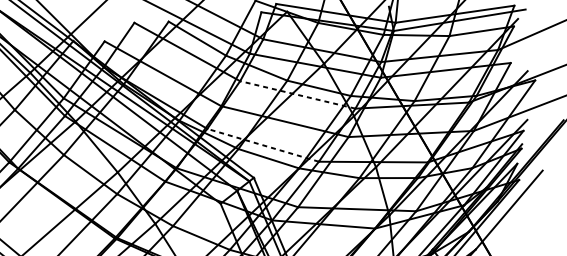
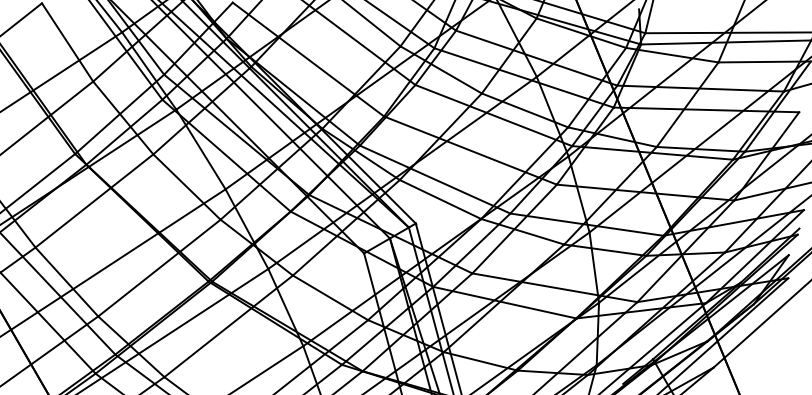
line: (297, 94) -> (493, 115), dashed -> solid
line: (263, 145) -> (435, 179), dashed -> solid

